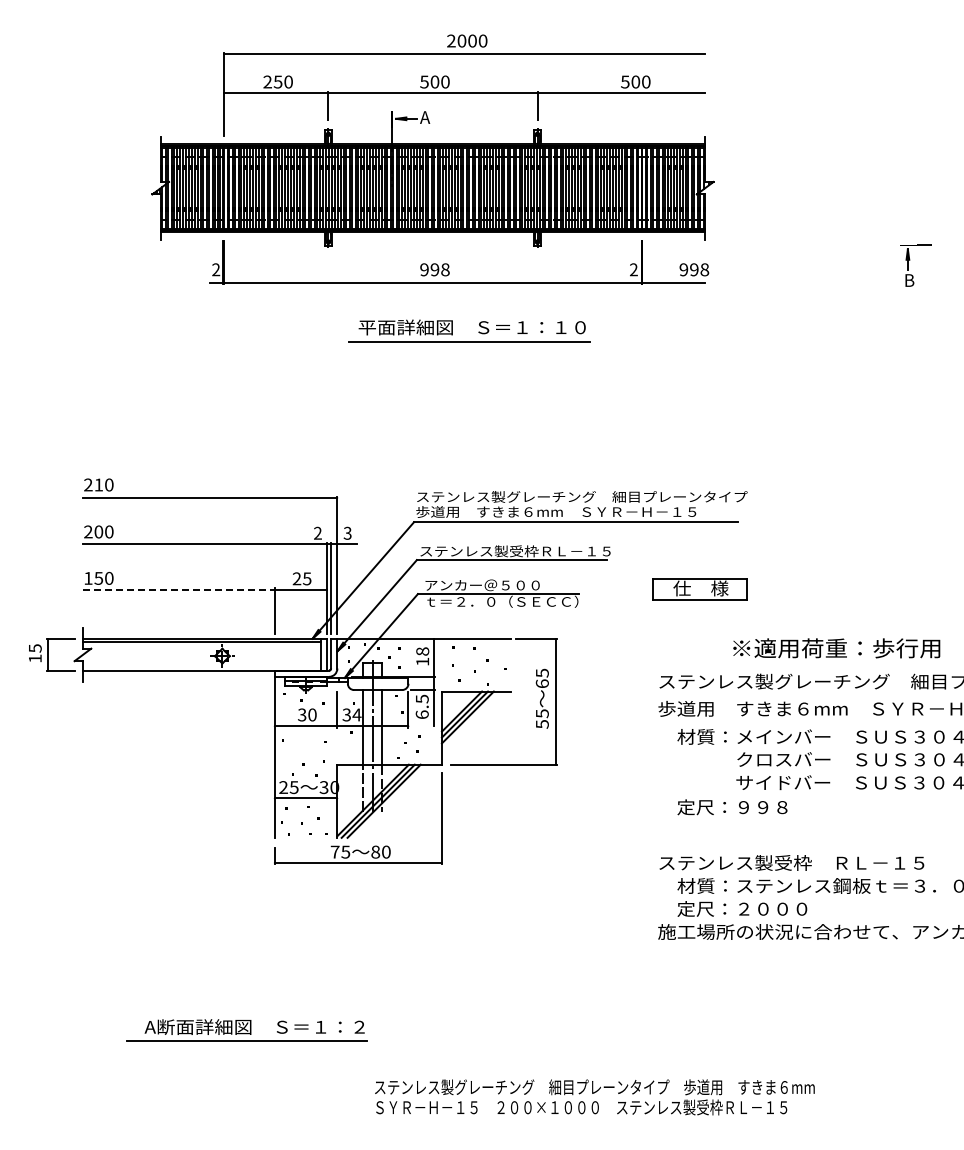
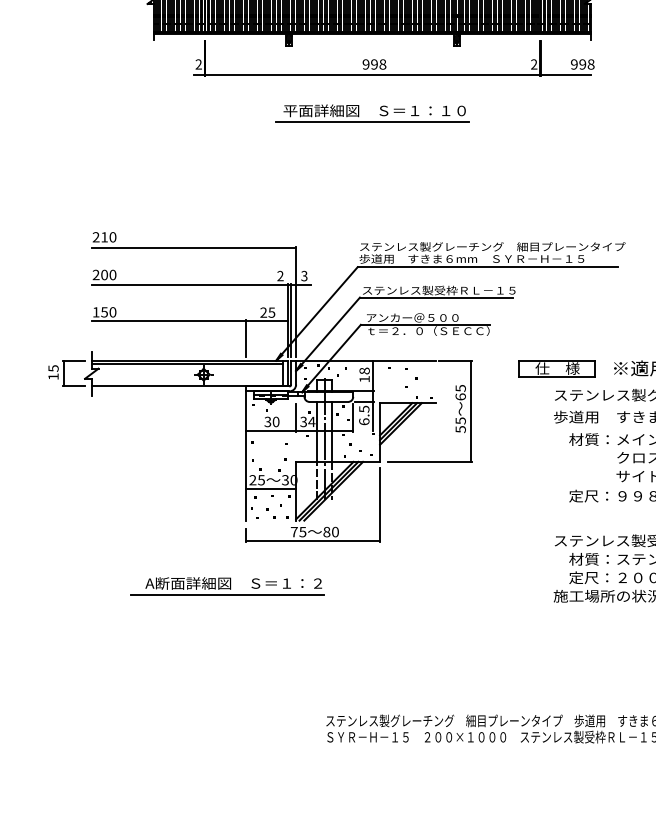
part: (478, 331) -> (379, 114), moved
line: (178, 589) -> (168, 321), dashed -> solid
part: (699, 589) -> (556, 369), moved
part: (246, 1030) -> (227, 586), moved

